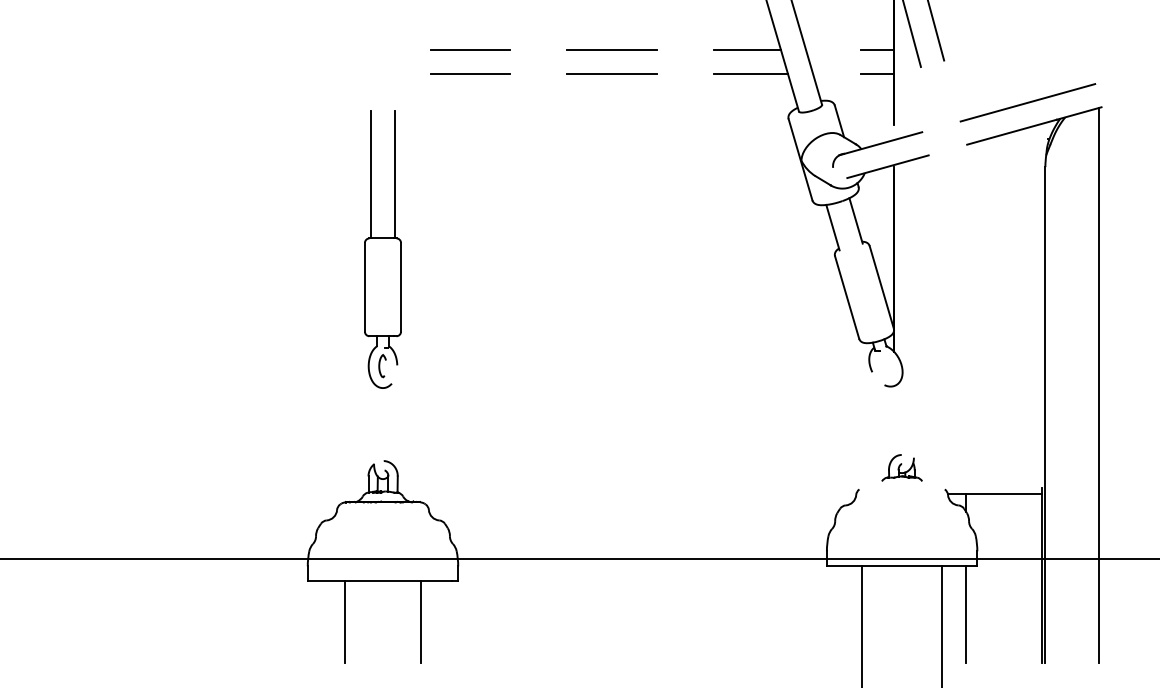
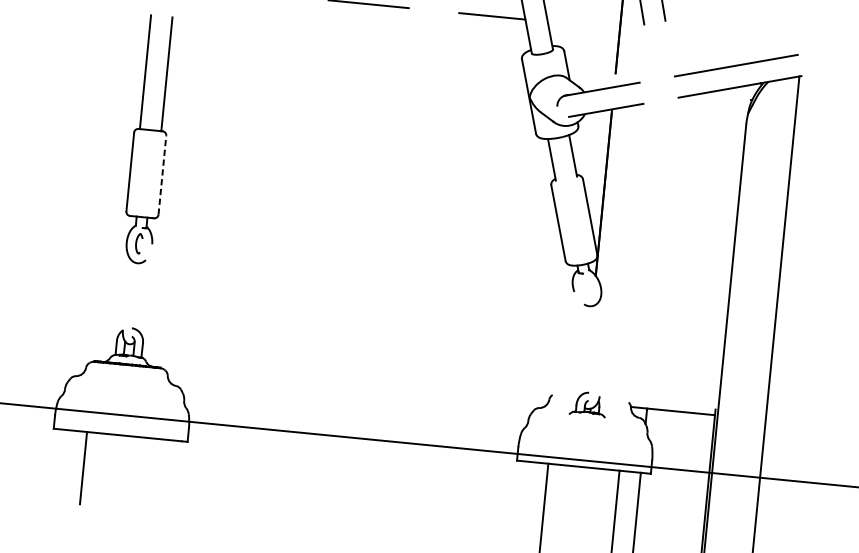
line: (877, 50) -> (607, 6), removed
line: (877, 74) -> (604, 27), removed
line: (401, 286) -> (162, 174), solid -> dashed
part: (901, 467) -> (587, 403), moved
line: (420, 621) -> (150, 474), removed

